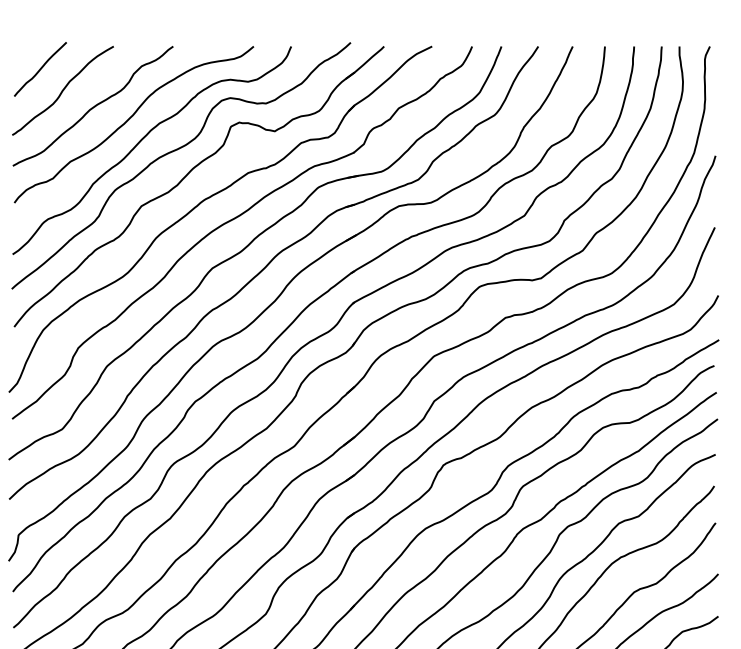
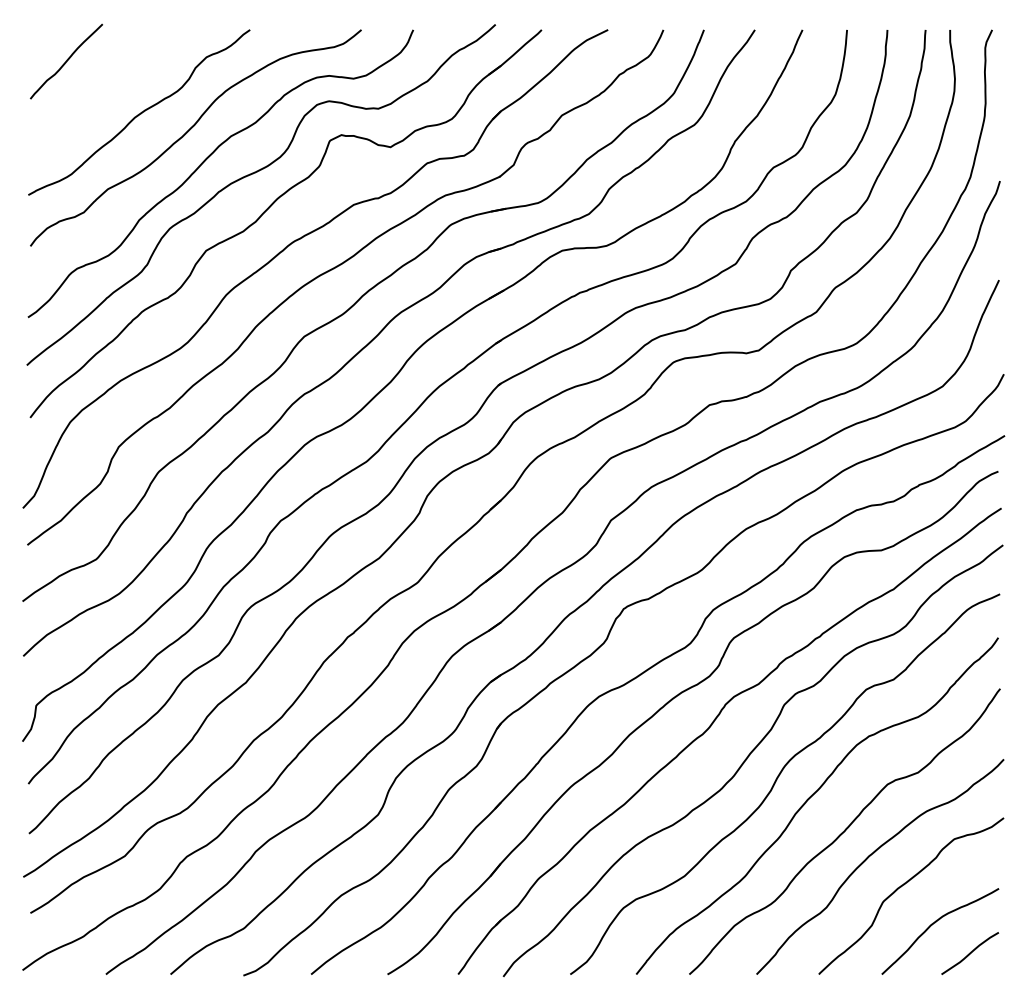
curve: (62, 91) -> (97, 91), removed

